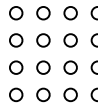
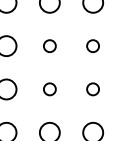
circle: (43, 40) -> (49, 46), size x0.6
circle: (70, 40) -> (92, 46), size x0.6
circle: (43, 67) -> (49, 89), size x0.6
circle: (70, 67) -> (92, 89), size x0.6

